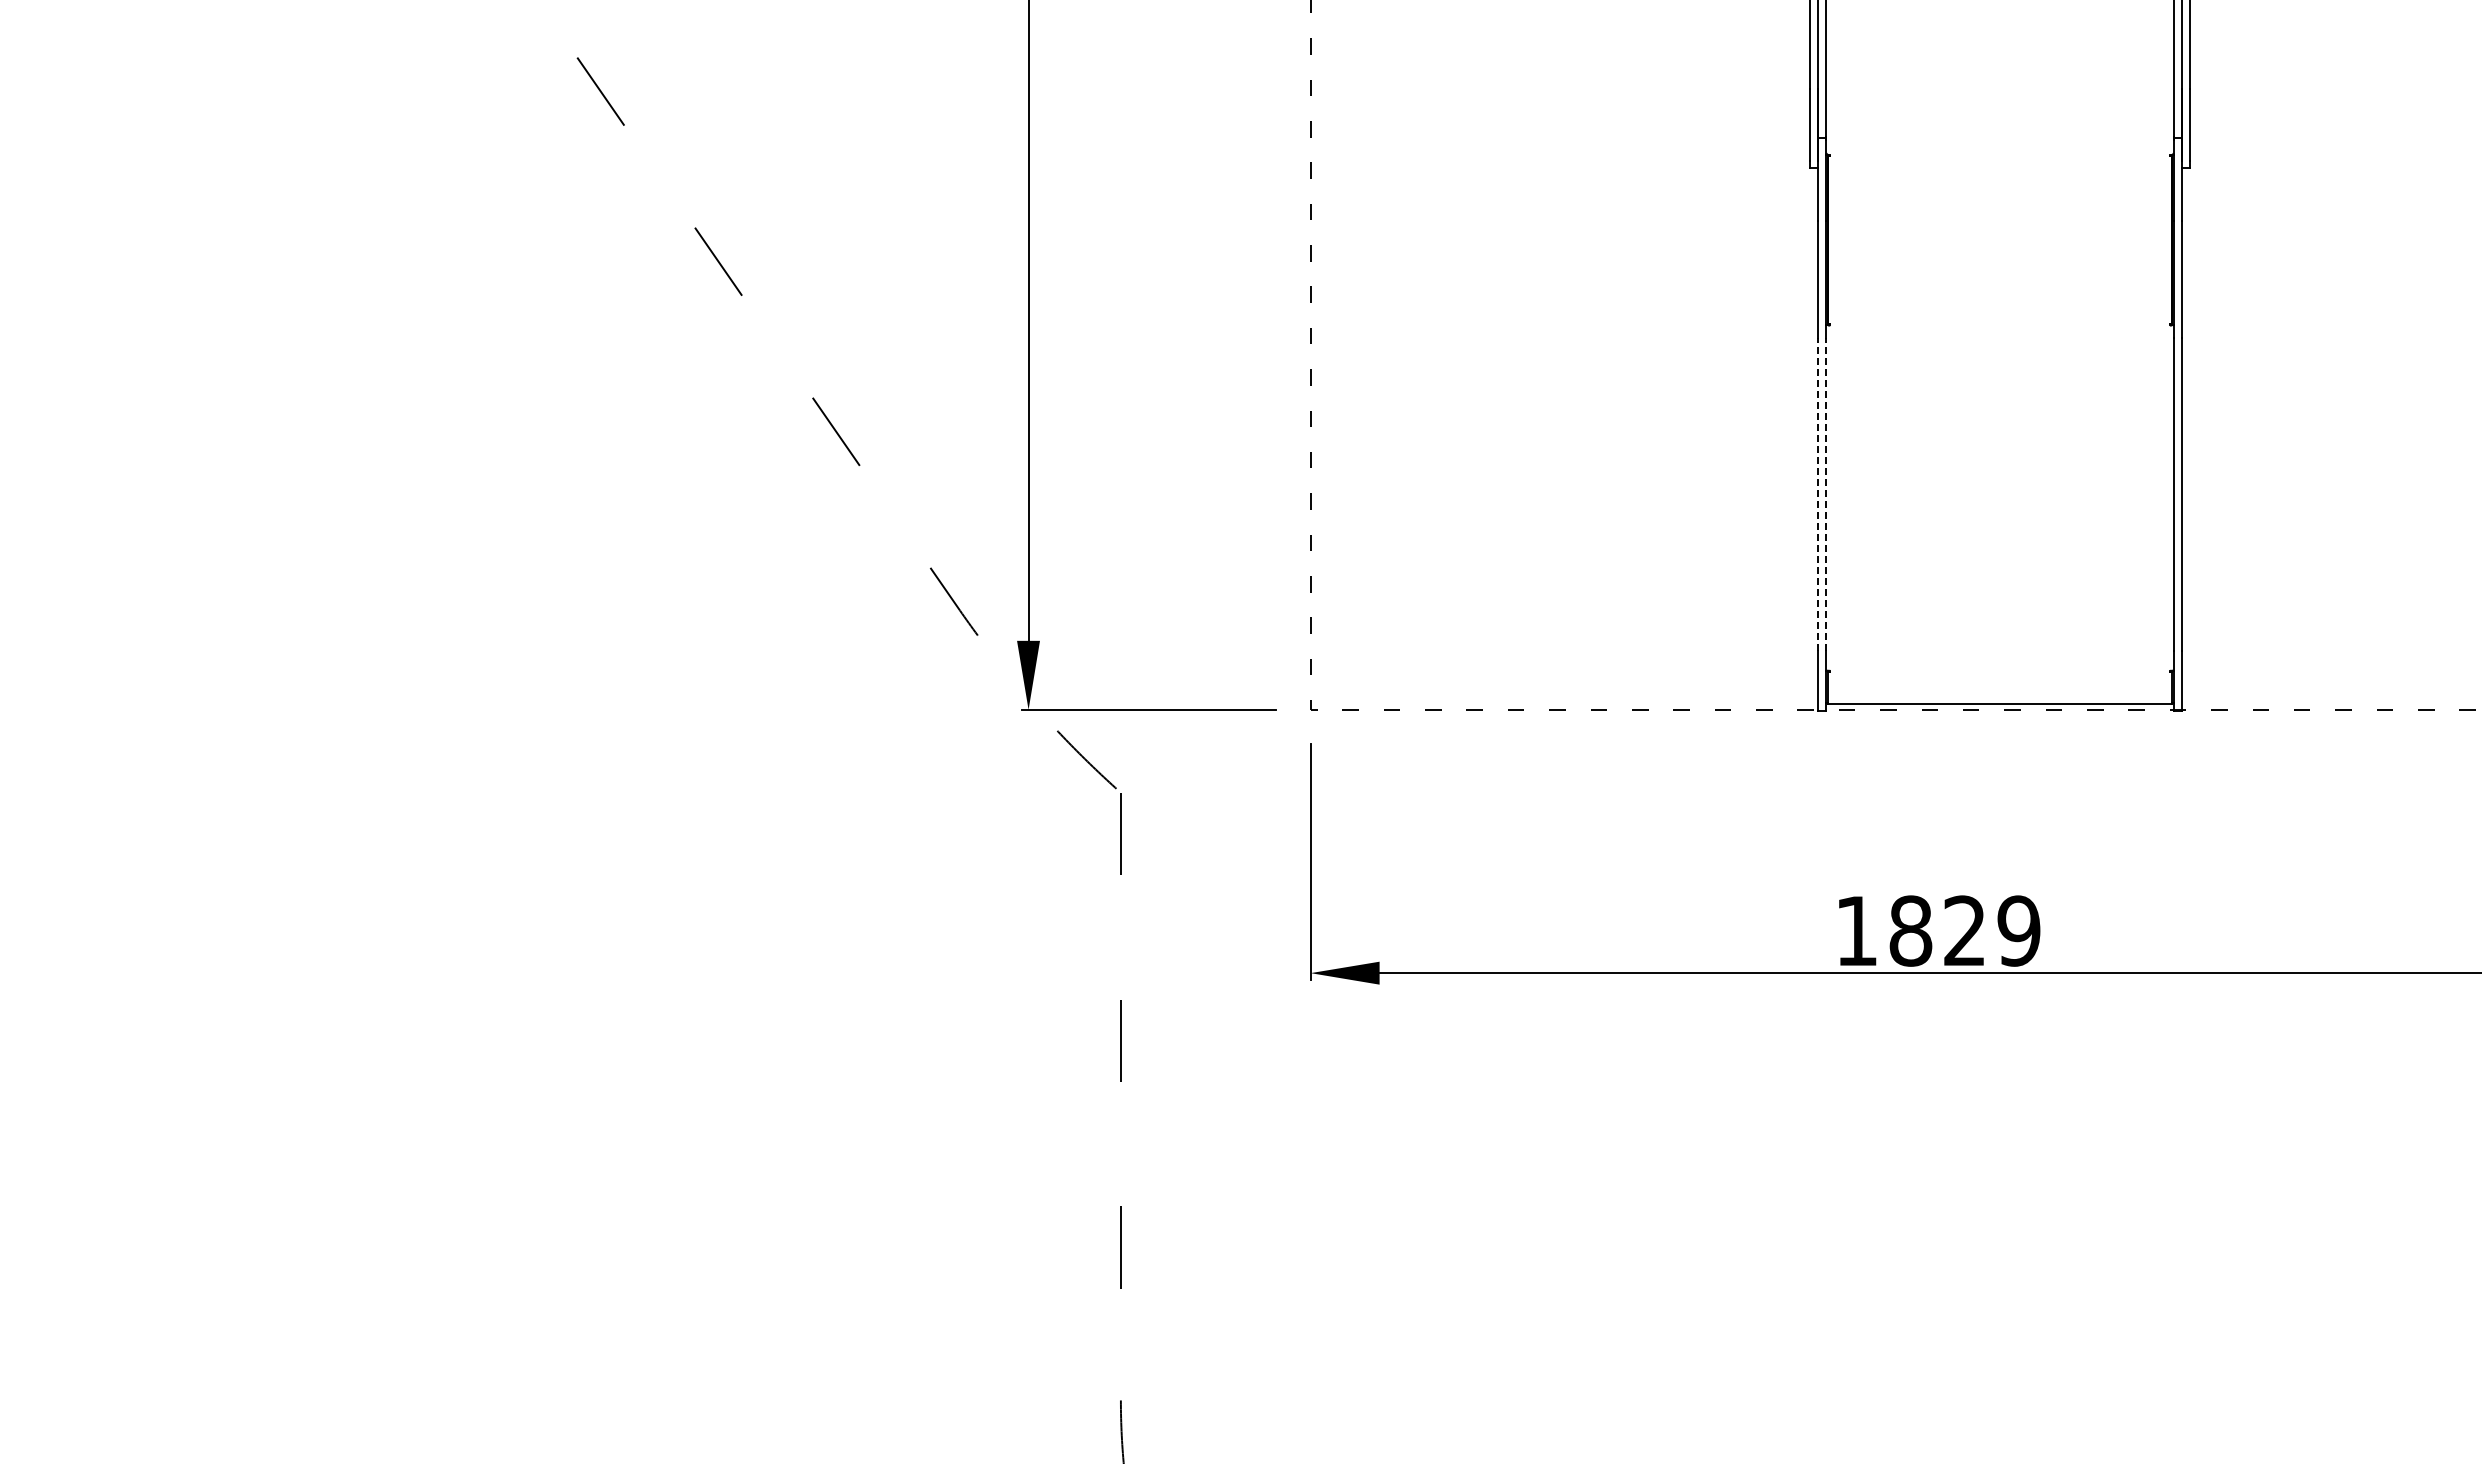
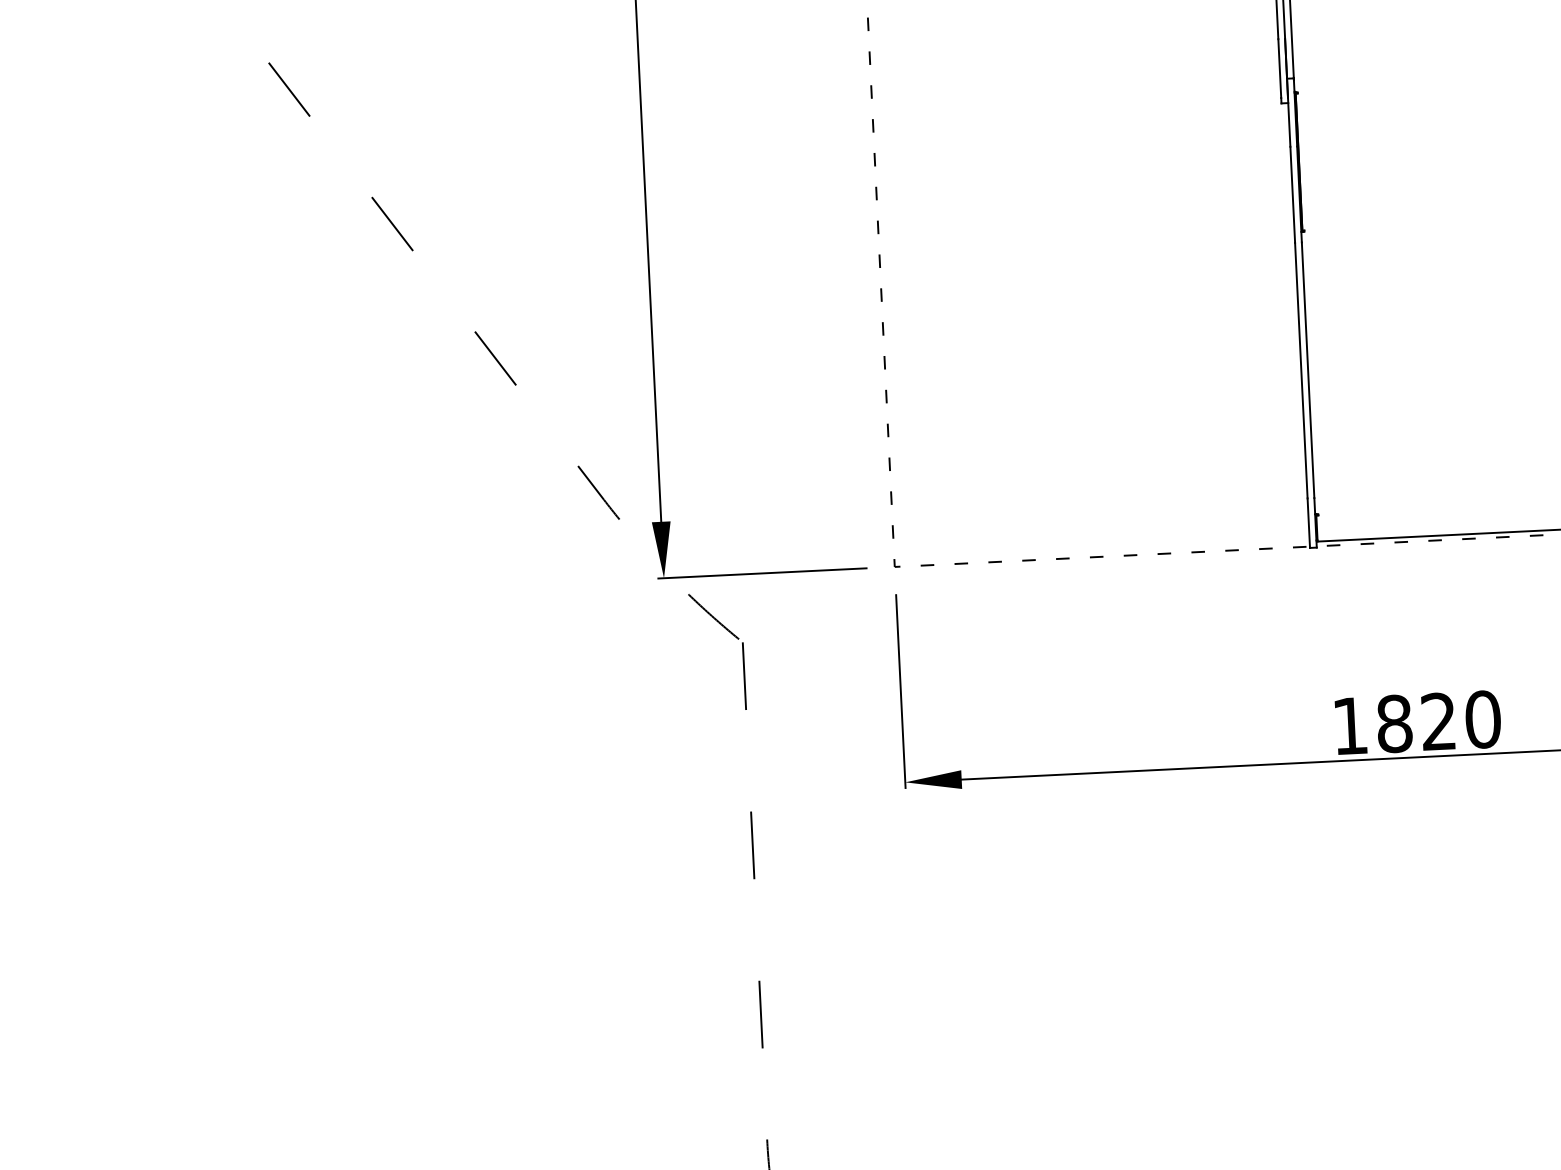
line: (1818, 494) -> (1301, 370), dashed -> solid
line: (1826, 494) -> (1308, 370), dashed -> solid
text: (2018, 930) -> (1482, 719), 1829 -> 1820

